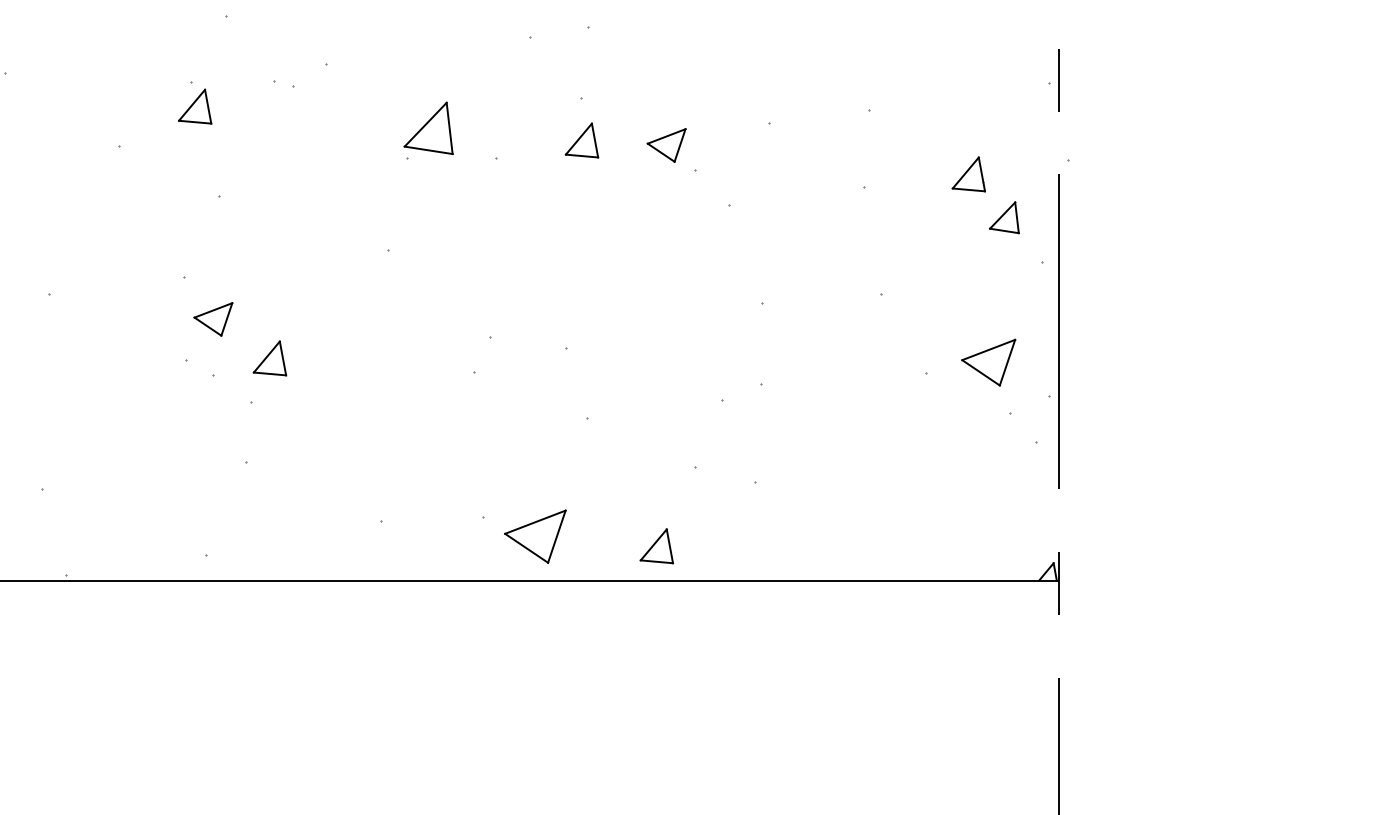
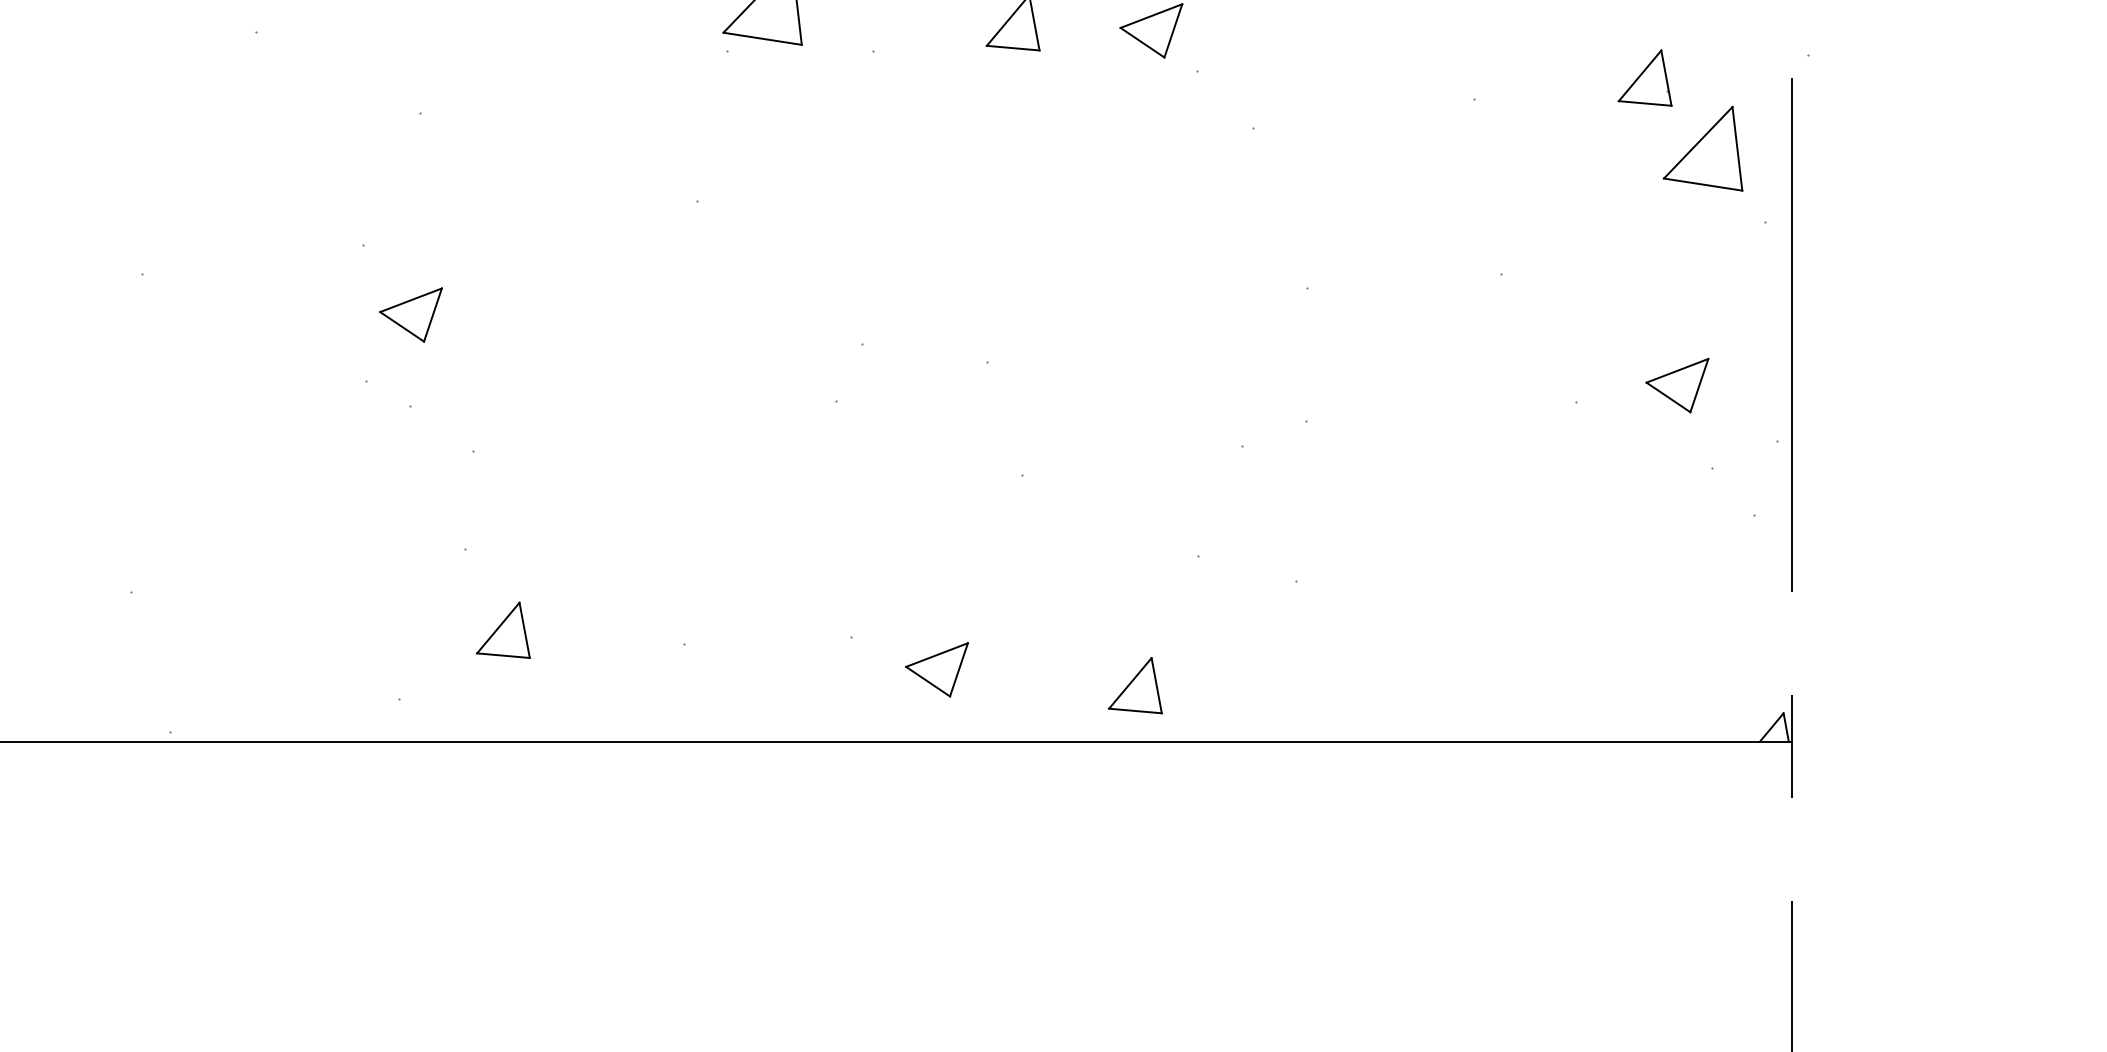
part: (1004, 217) -> (1703, 148), size x1.67
part: (269, 358) -> (502, 630), moved
part: (988, 362) -> (1677, 385), size x0.71
part: (535, 536) -> (937, 669), size x0.62

